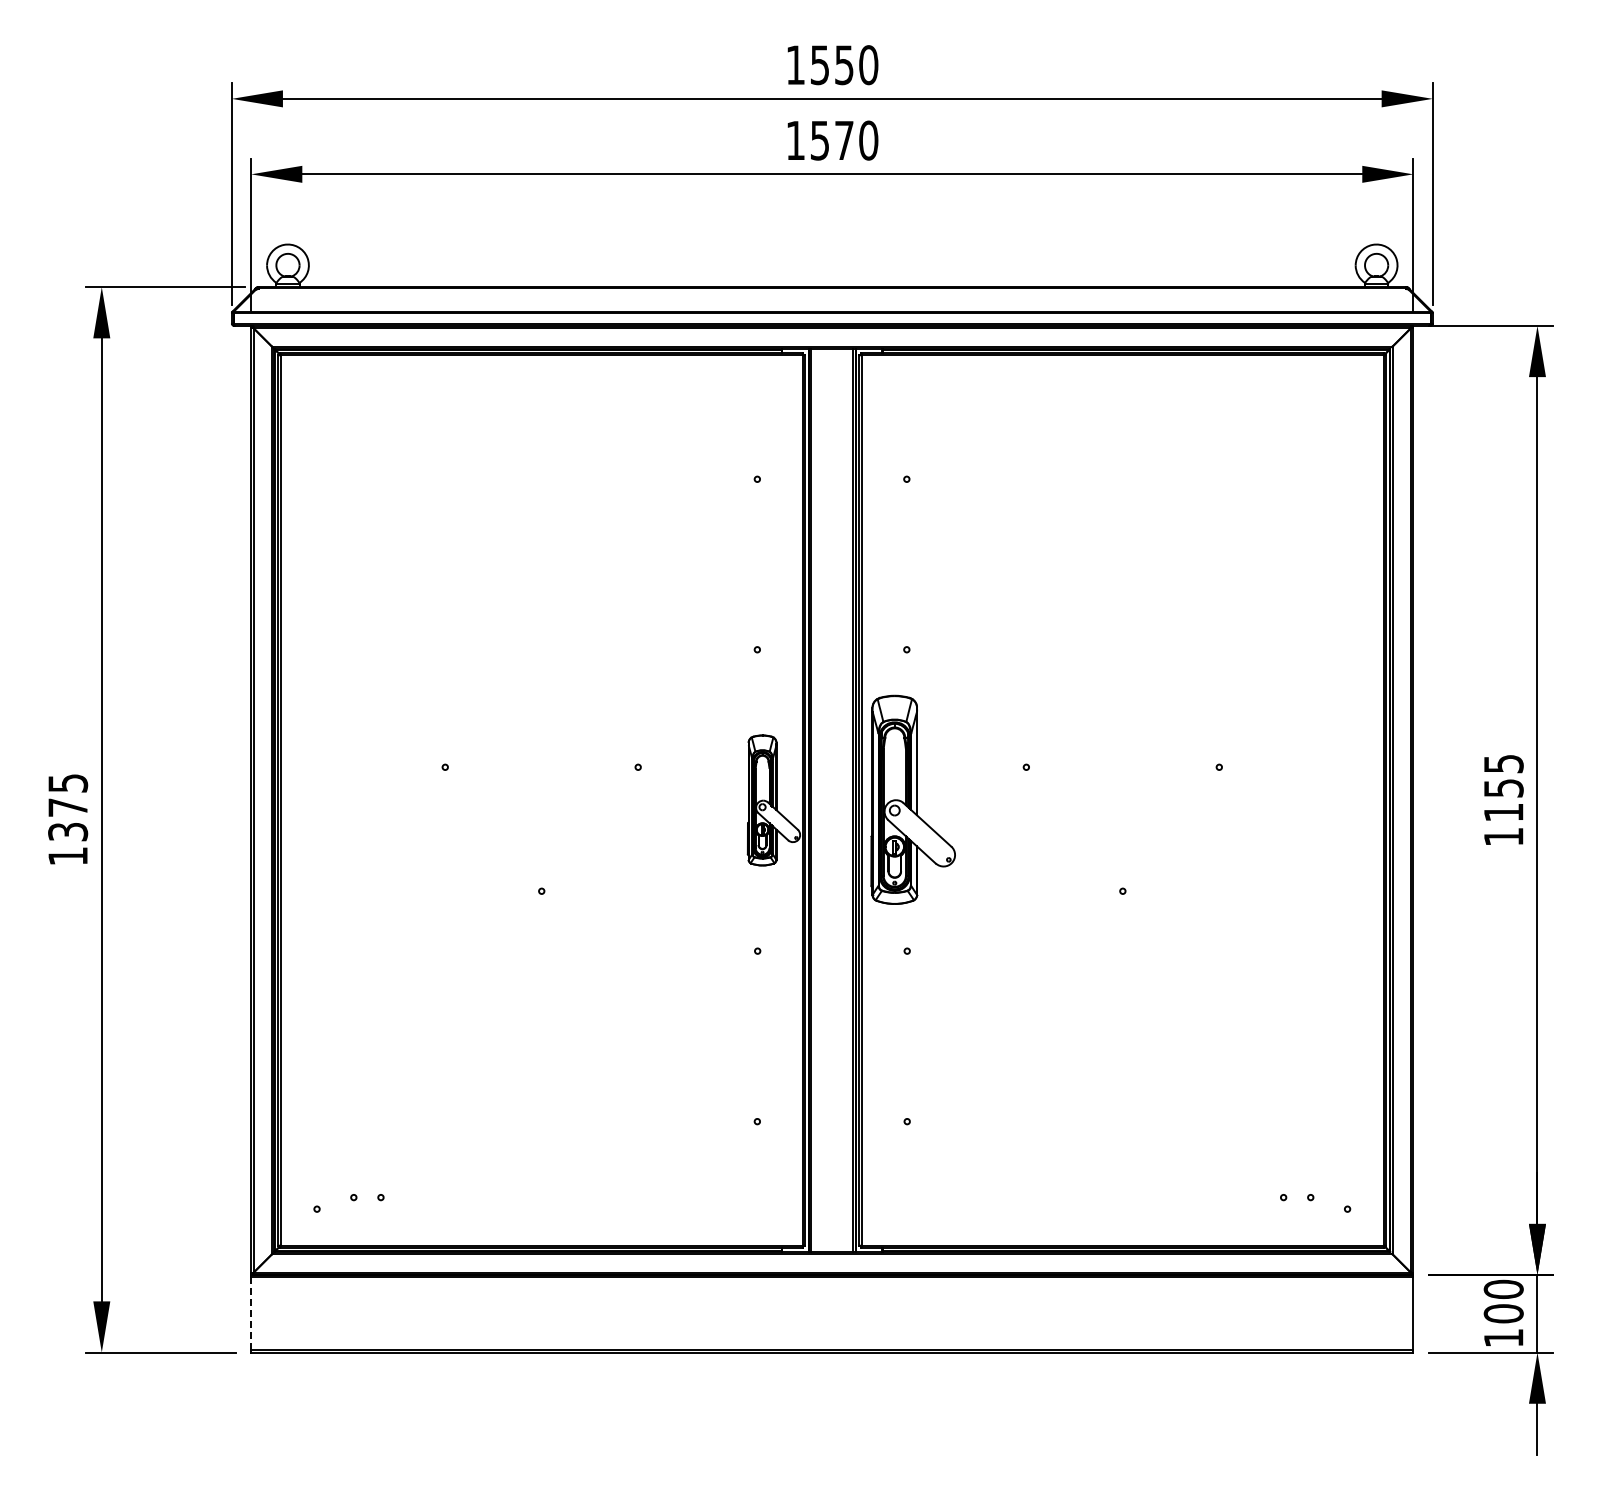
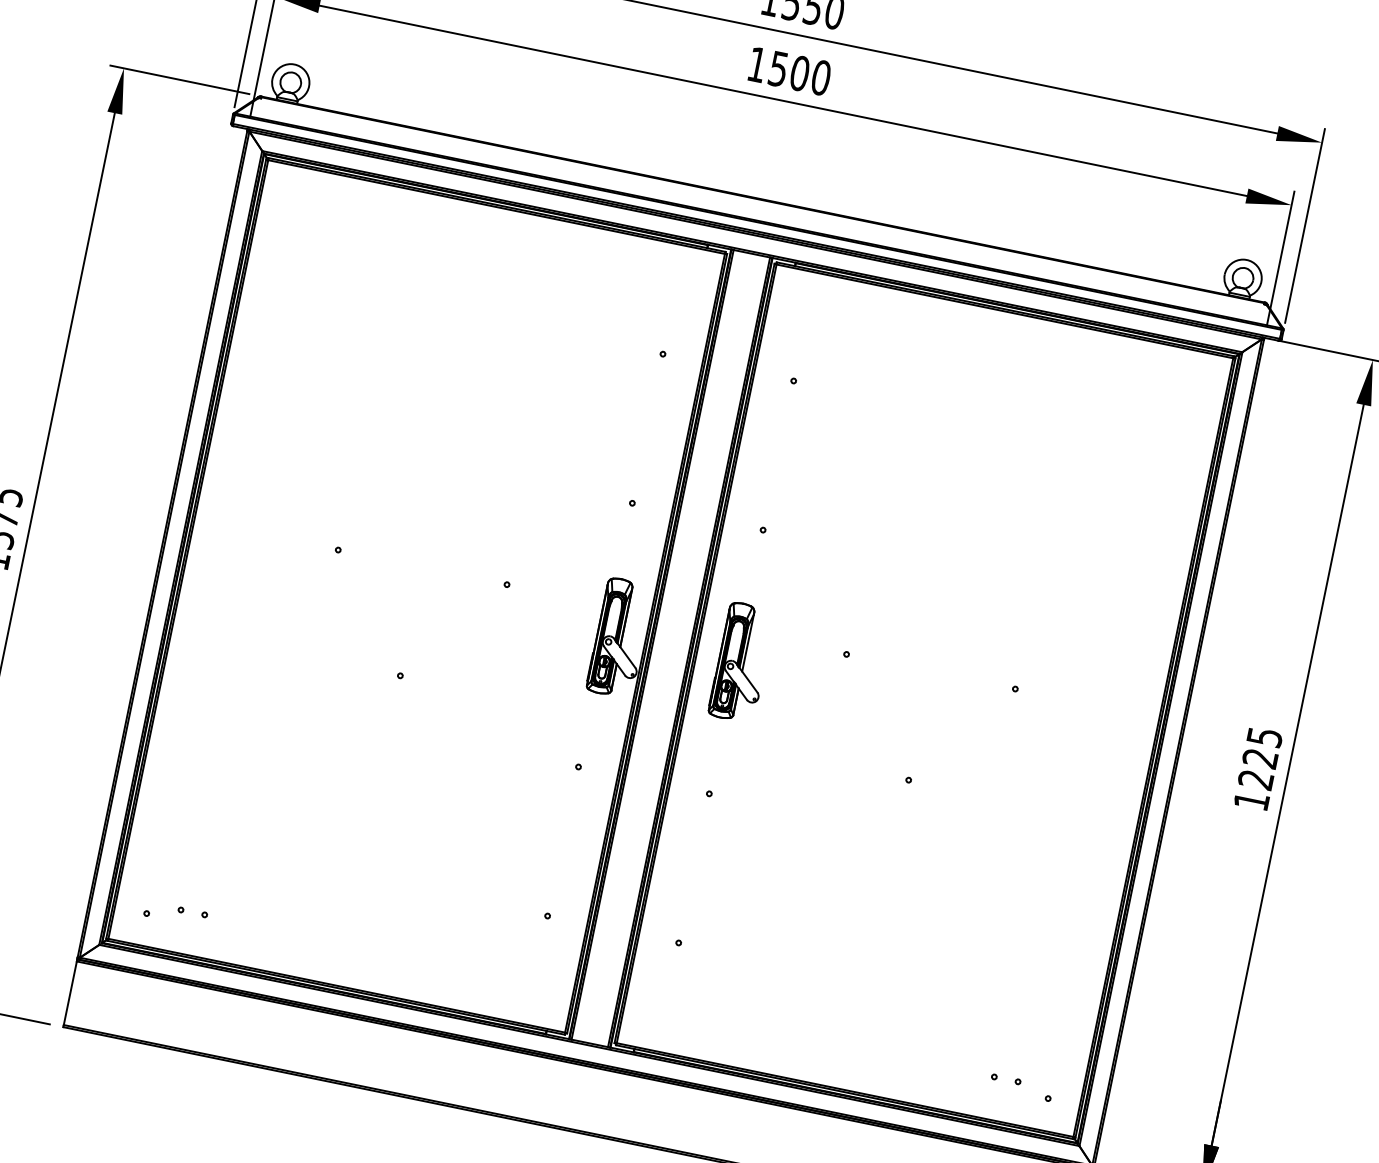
text: (844, 140) -> (800, 73), 1570 -> 1500
part: (913, 799) -> (742, 662), size x0.62
text: (1503, 800) -> (1257, 769), 1155 -> 1225
line: (251, 1313) -> (70, 993), dashed -> solid

